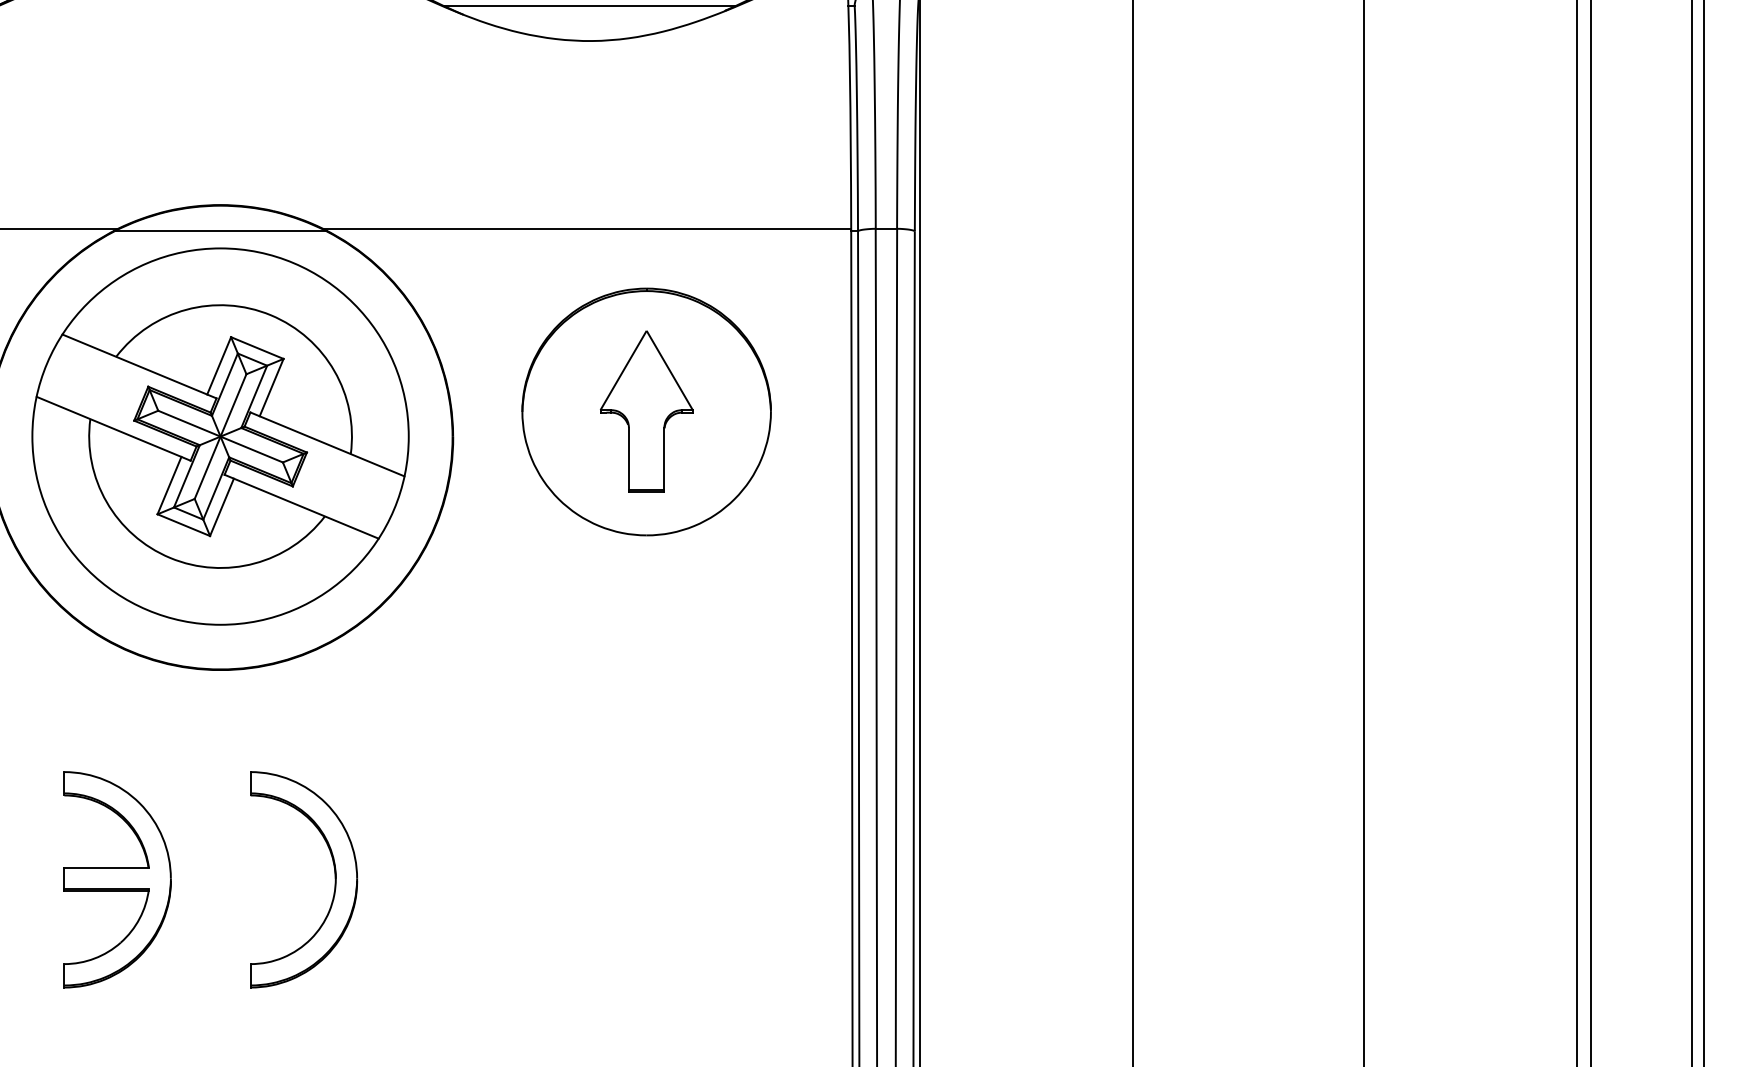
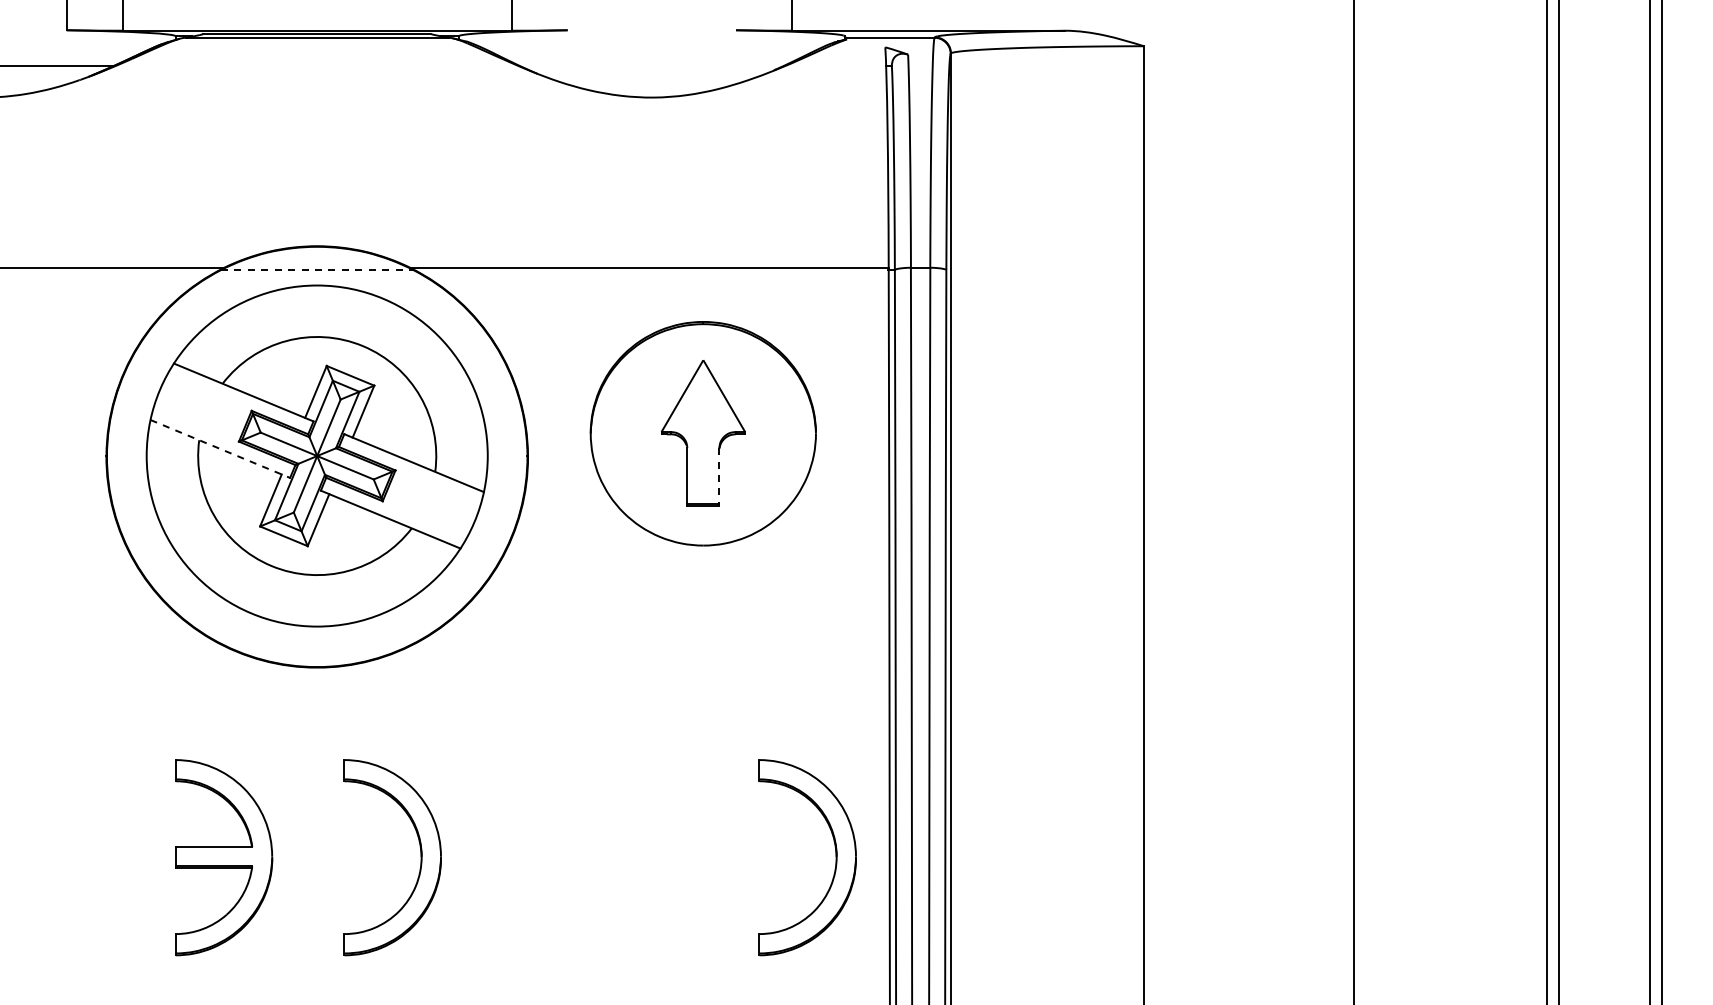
line: (589, 5) -> (651, 65), removed
line: (220, 231) -> (317, 270), solid -> dashed
line: (113, 428) -> (220, 448), solid -> dashed
line: (664, 460) -> (719, 477), solid -> dashed
part: (792, 879) -> (835, 857), added

